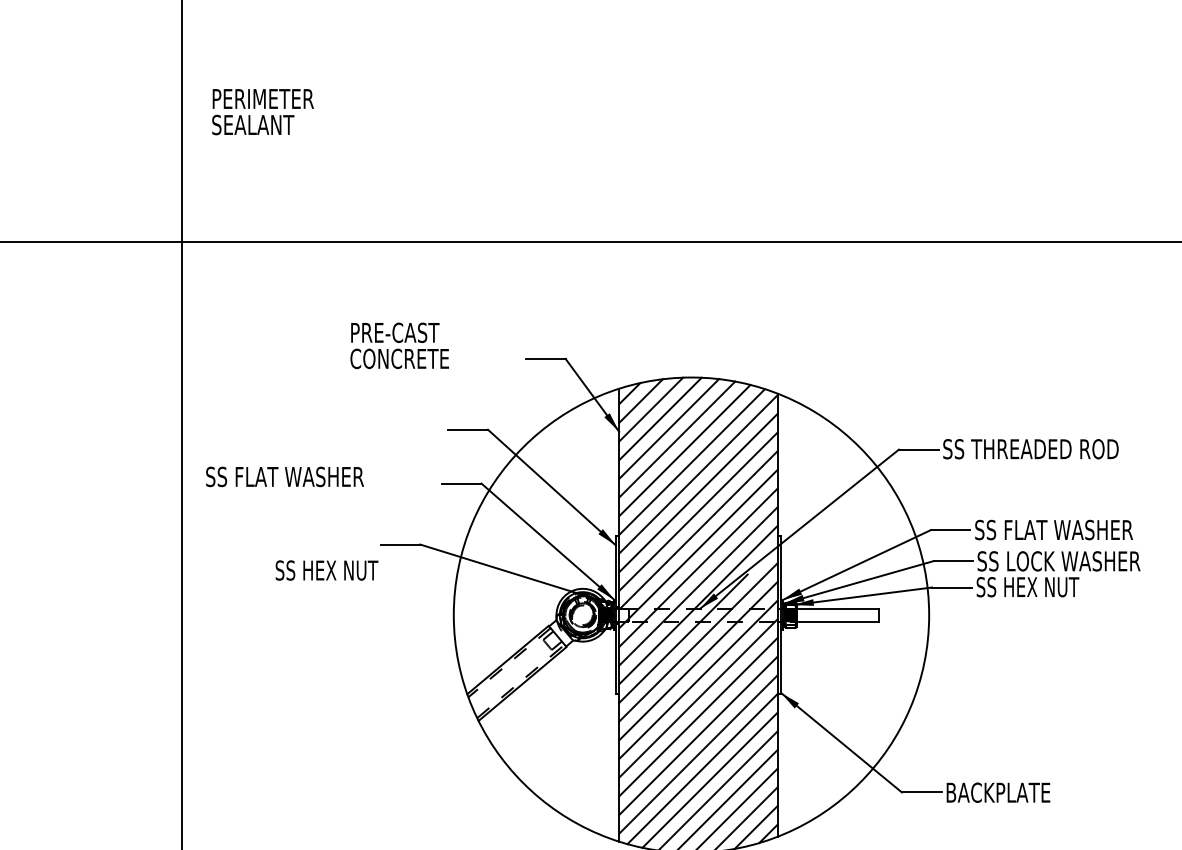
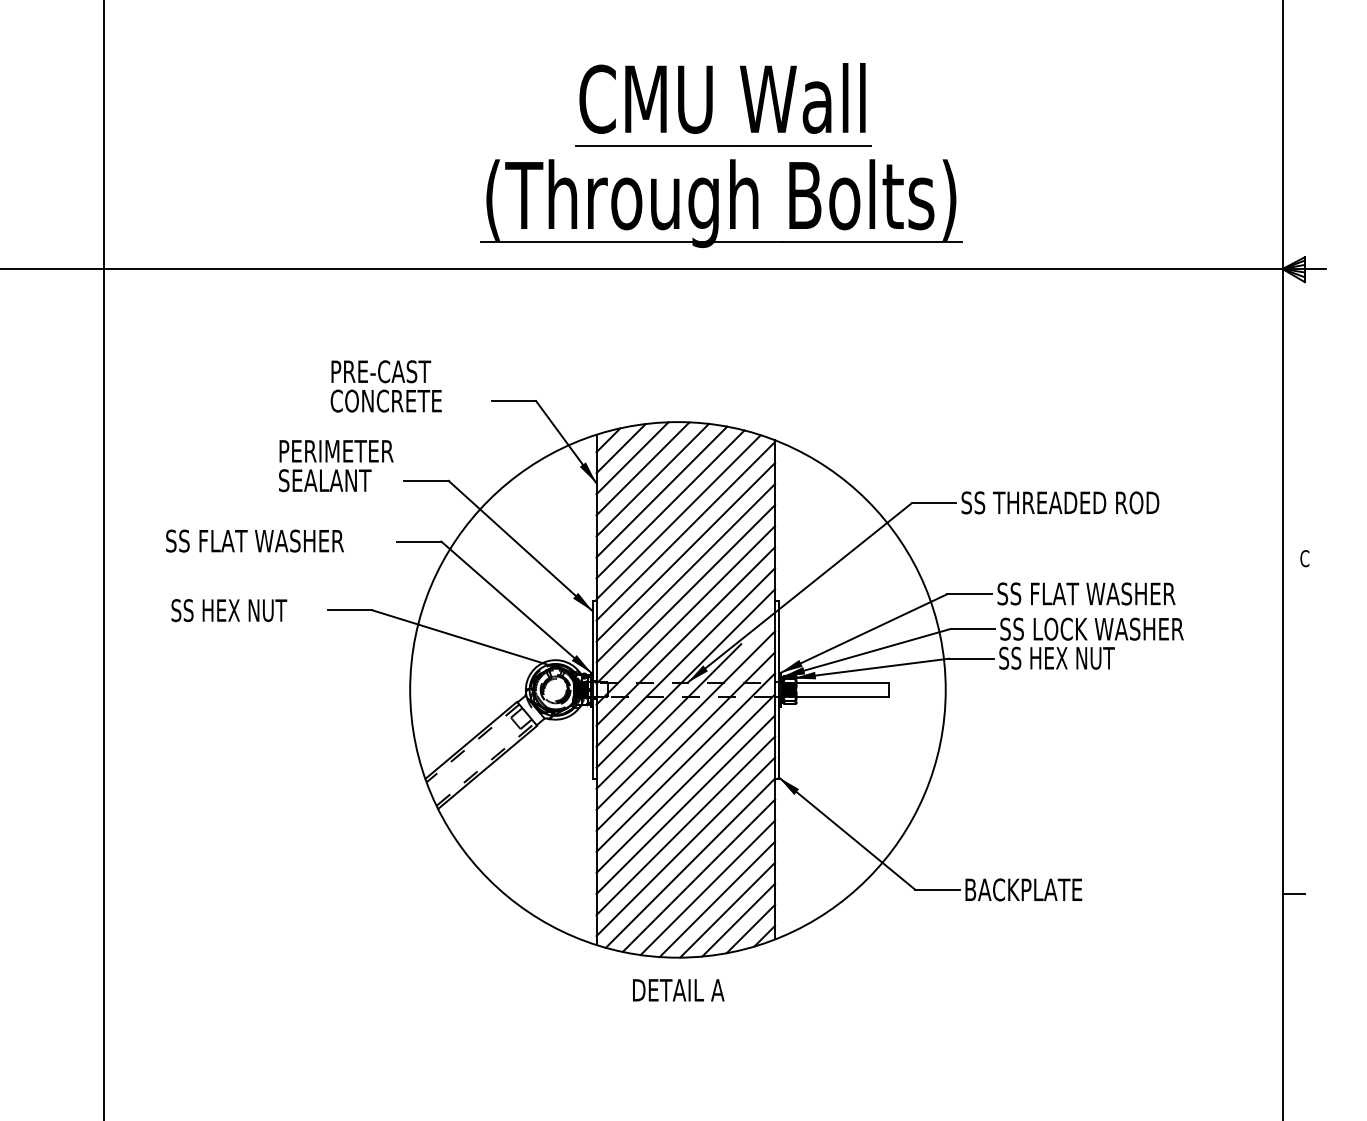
text: (263, 112) -> (336, 466), moved
part: (730, 132) -> (721, 146), added
text: (399, 345) -> (385, 386), moved
text: (284, 476) -> (254, 540), moved
text: (327, 570) -> (229, 610), moved

